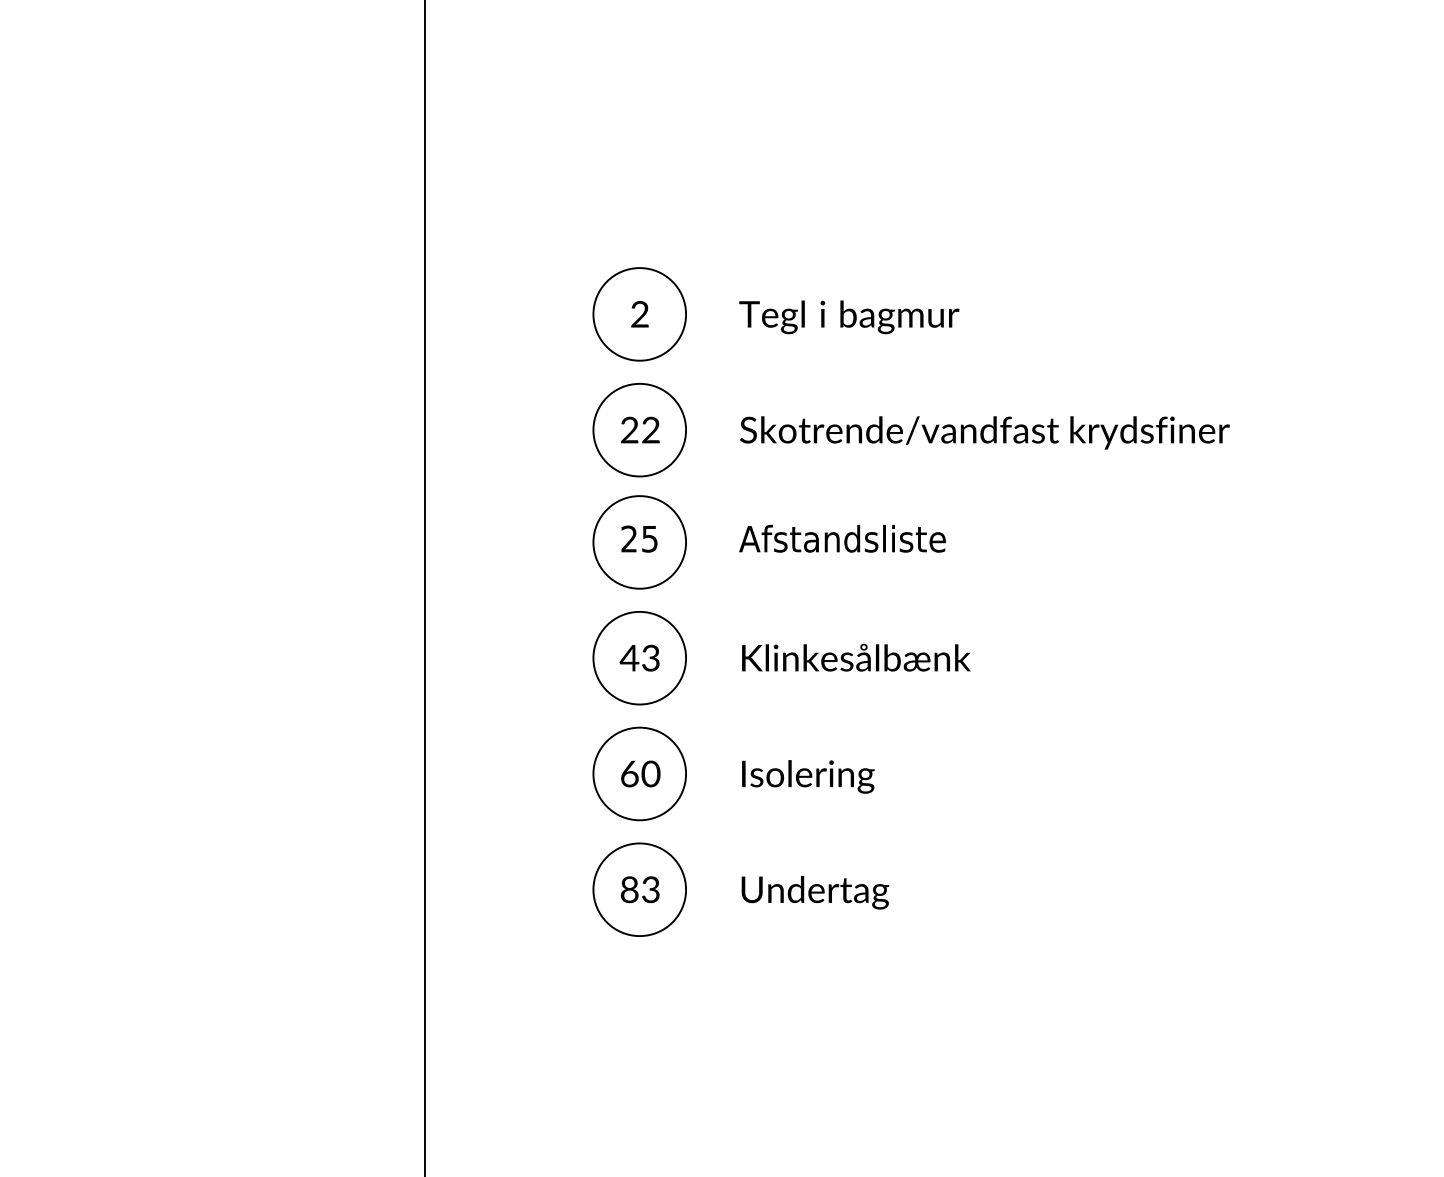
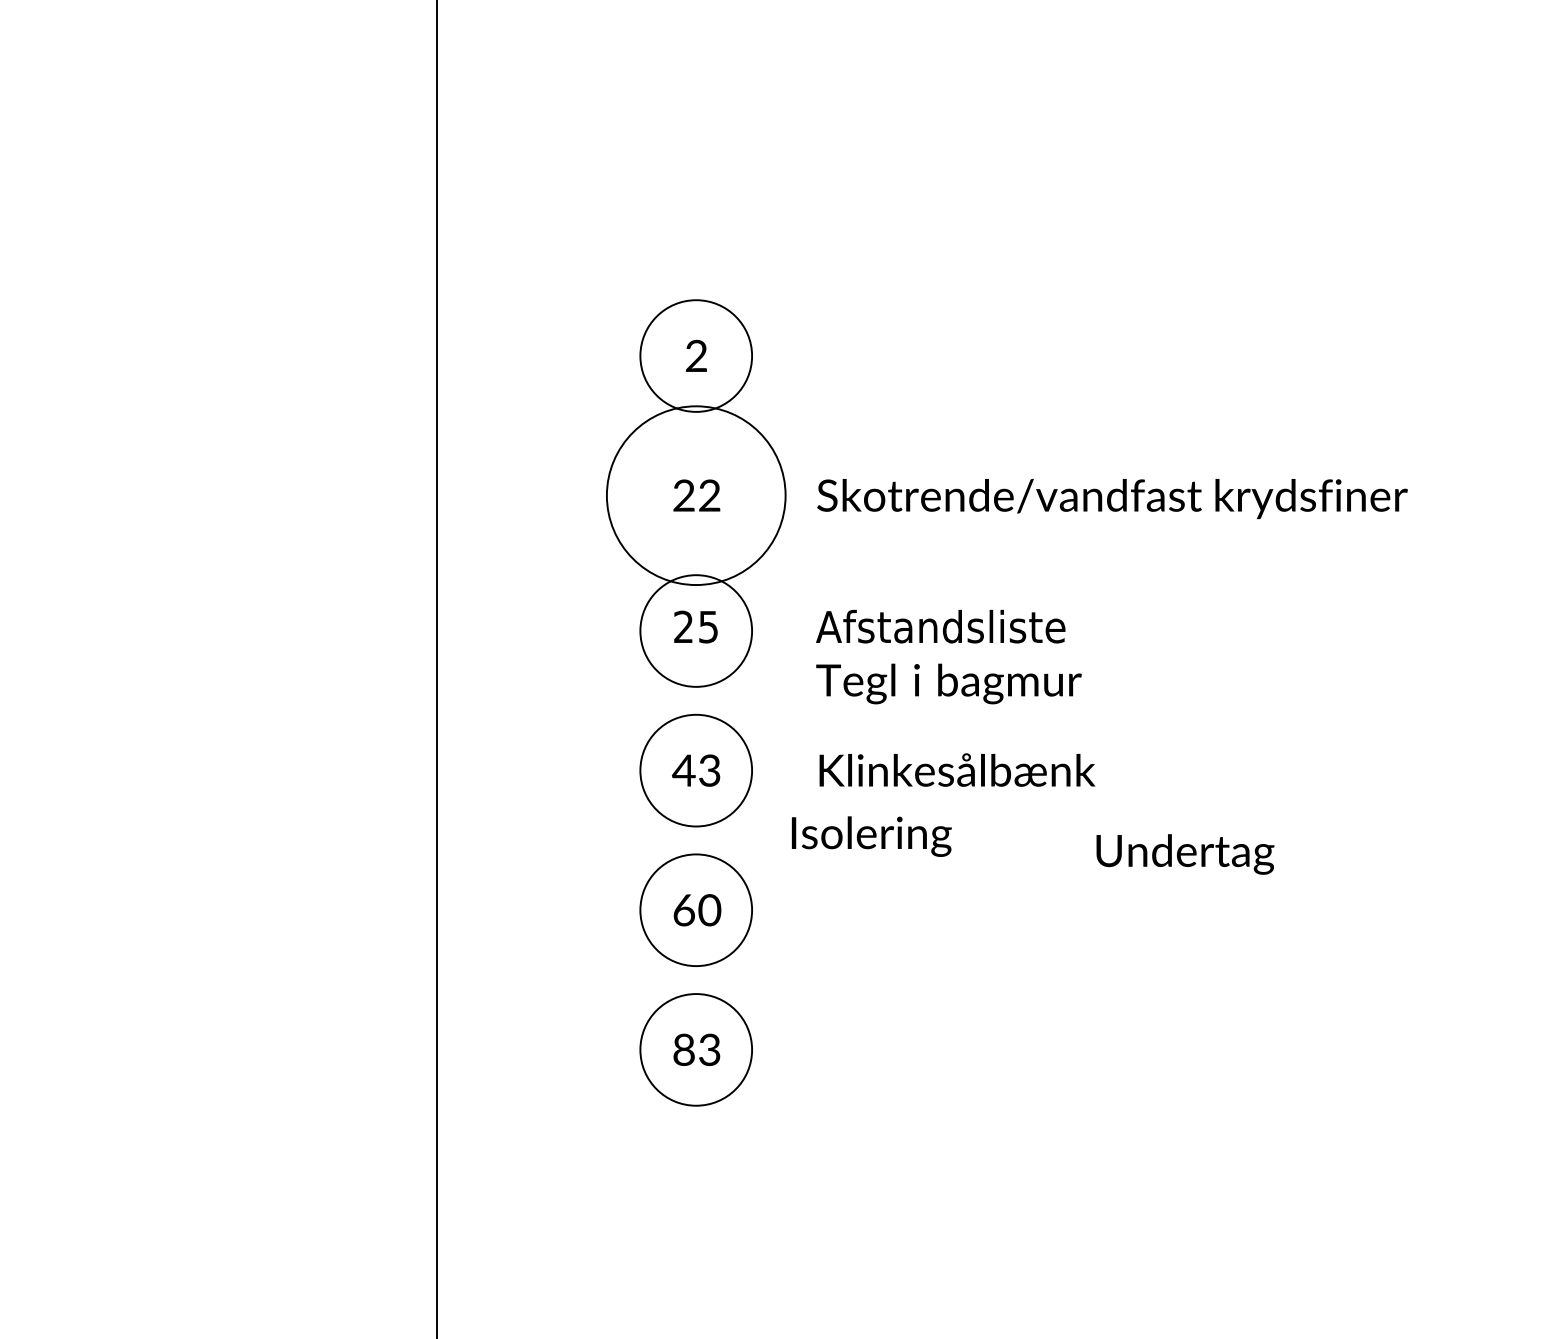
text: (849, 317) -> (949, 684), moved
circle: (639, 429) -> (695, 494), size x1.6
text: (808, 776) -> (871, 836), moved
text: (815, 892) -> (1185, 854), moved

